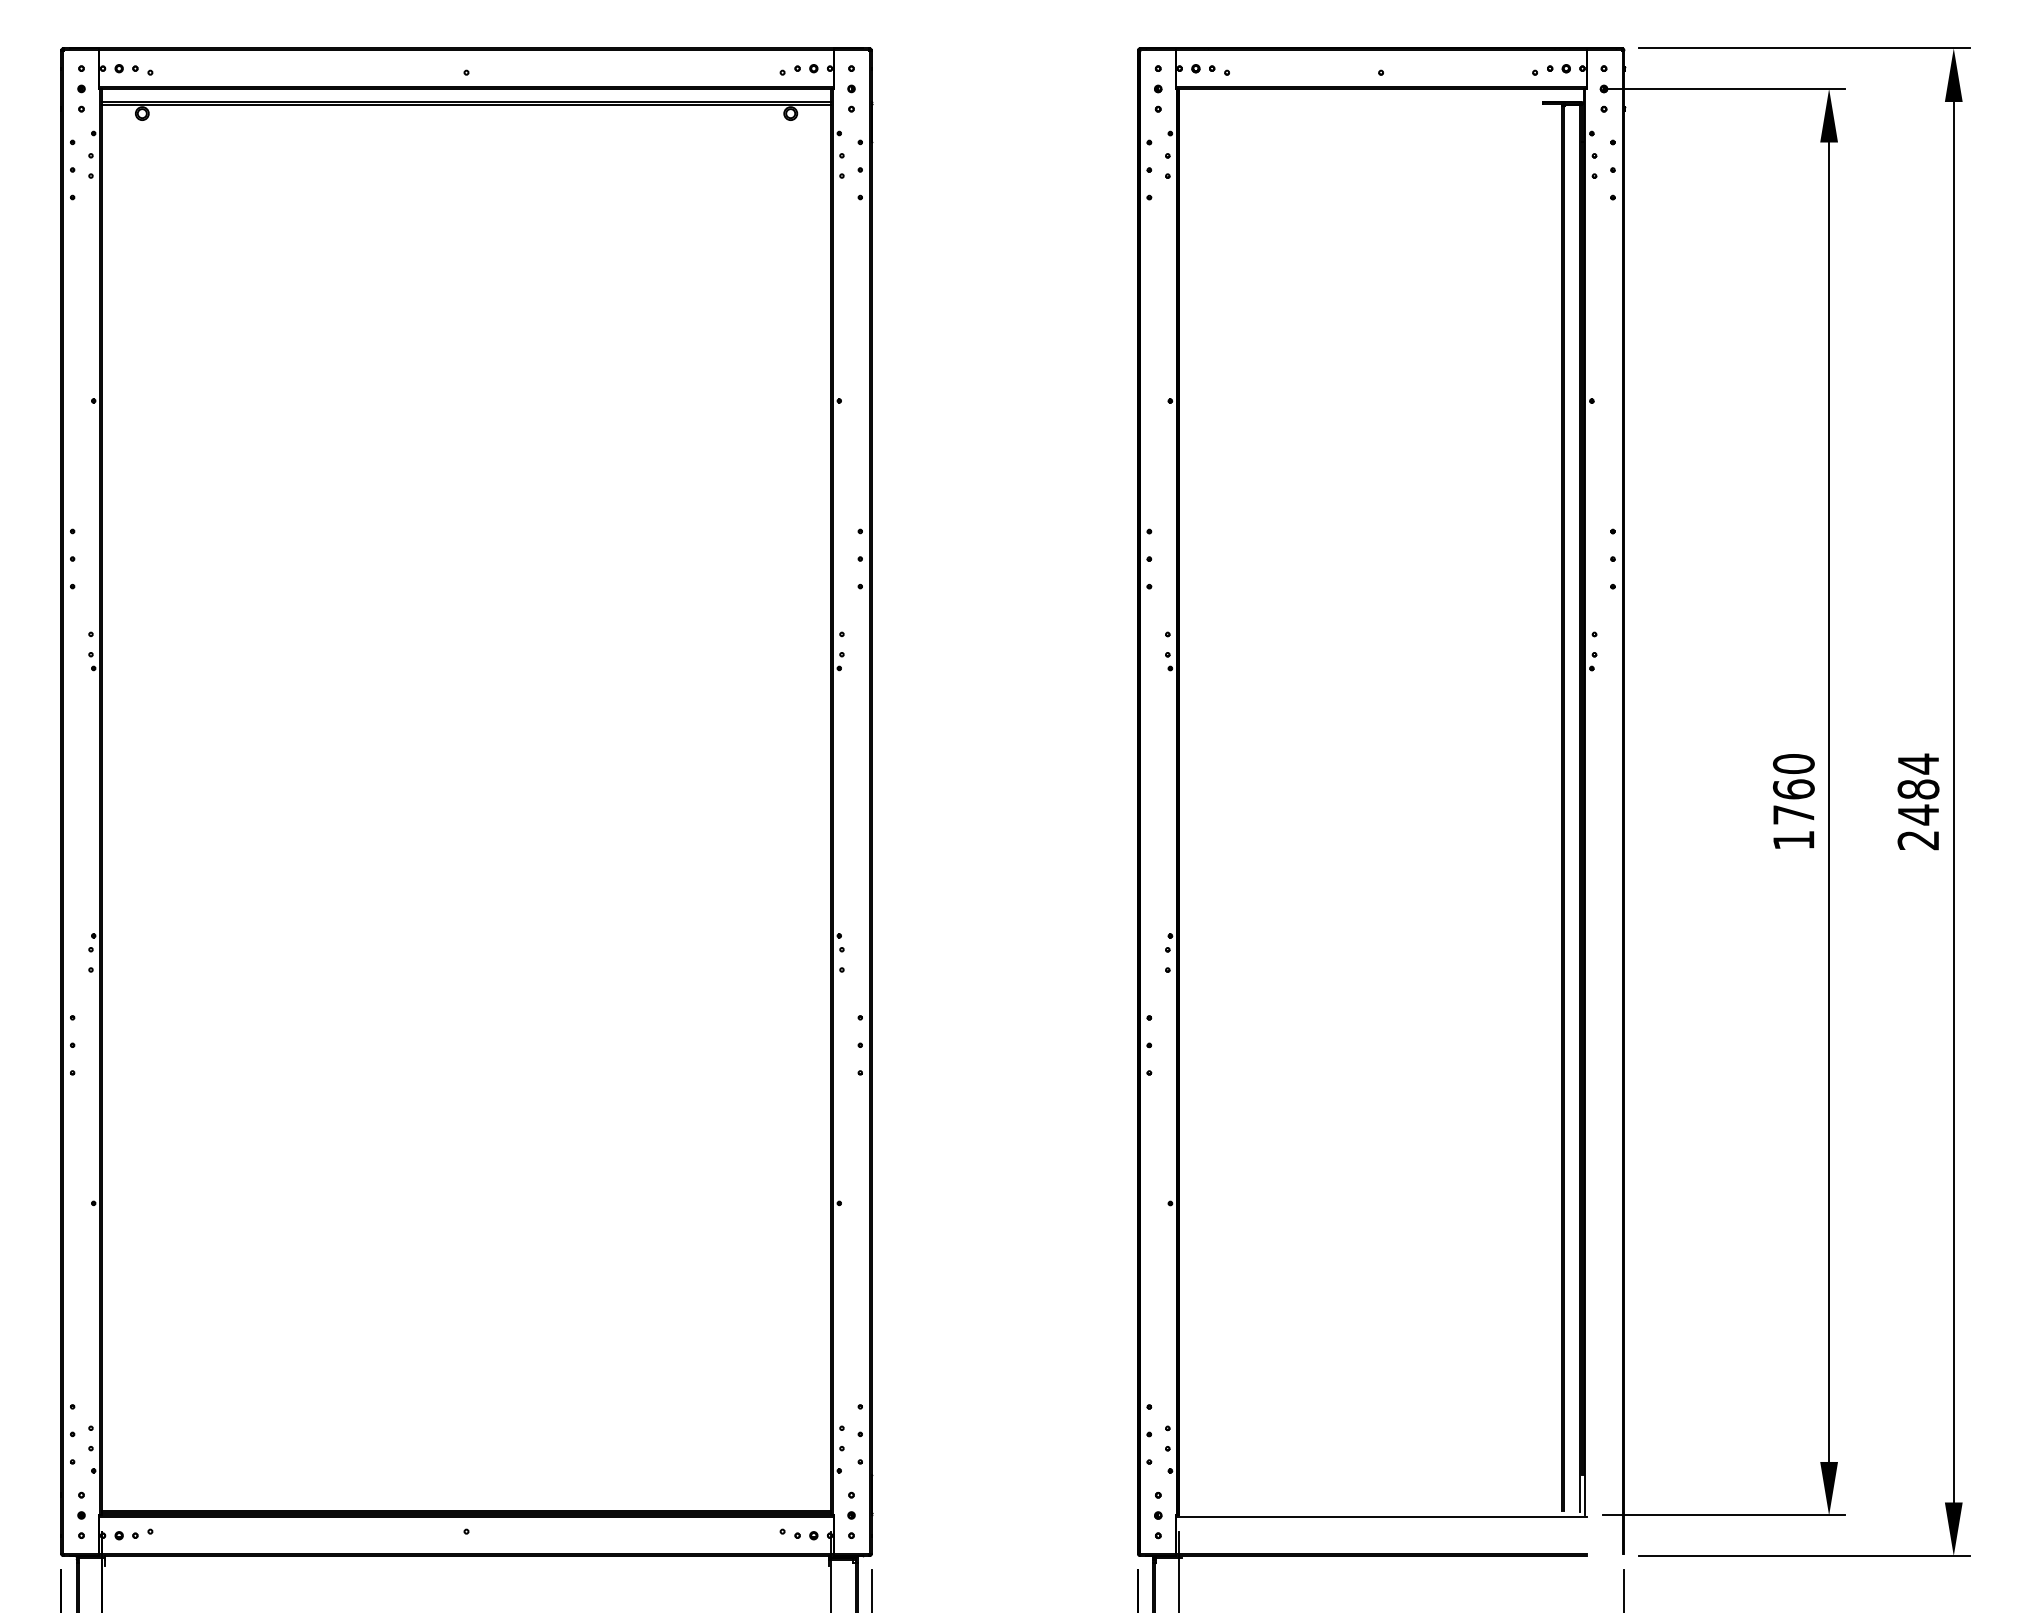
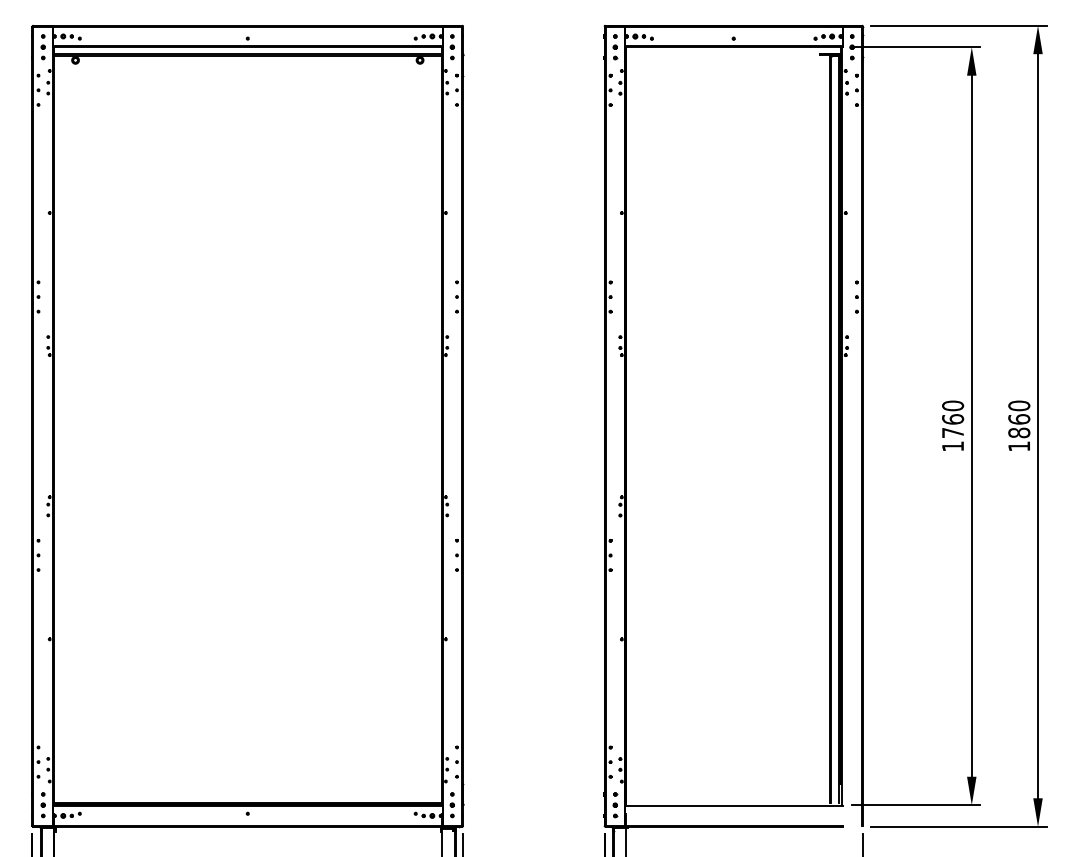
text: (1918, 800) -> (1019, 425), 2484 -> 1860

